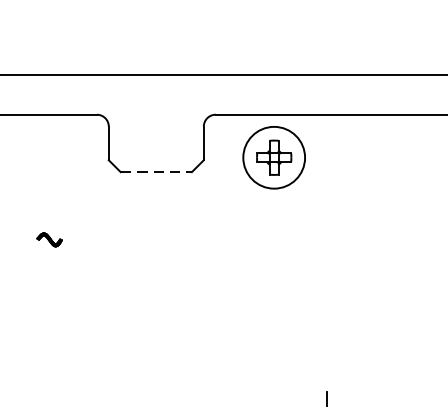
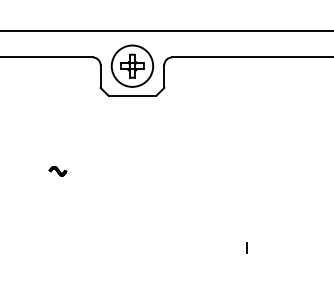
part: (274, 156) -> (132, 65), moved
line: (156, 171) -> (132, 95), dashed -> solid
part: (48, 240) -> (57, 171), moved

